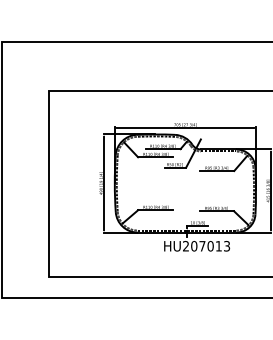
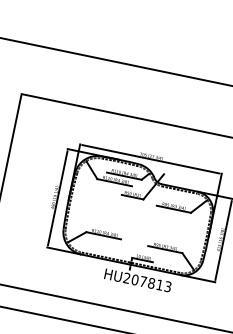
text: (210, 246) -> (151, 283), HU207013 -> HU207813

